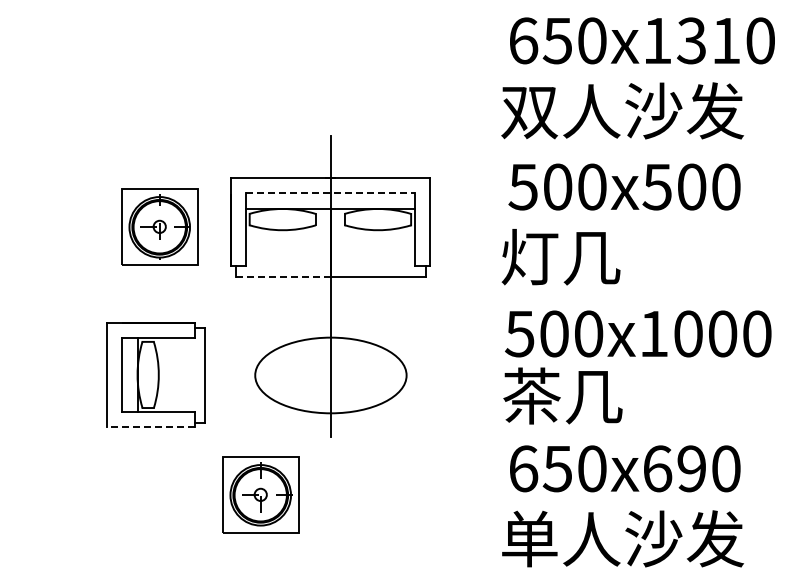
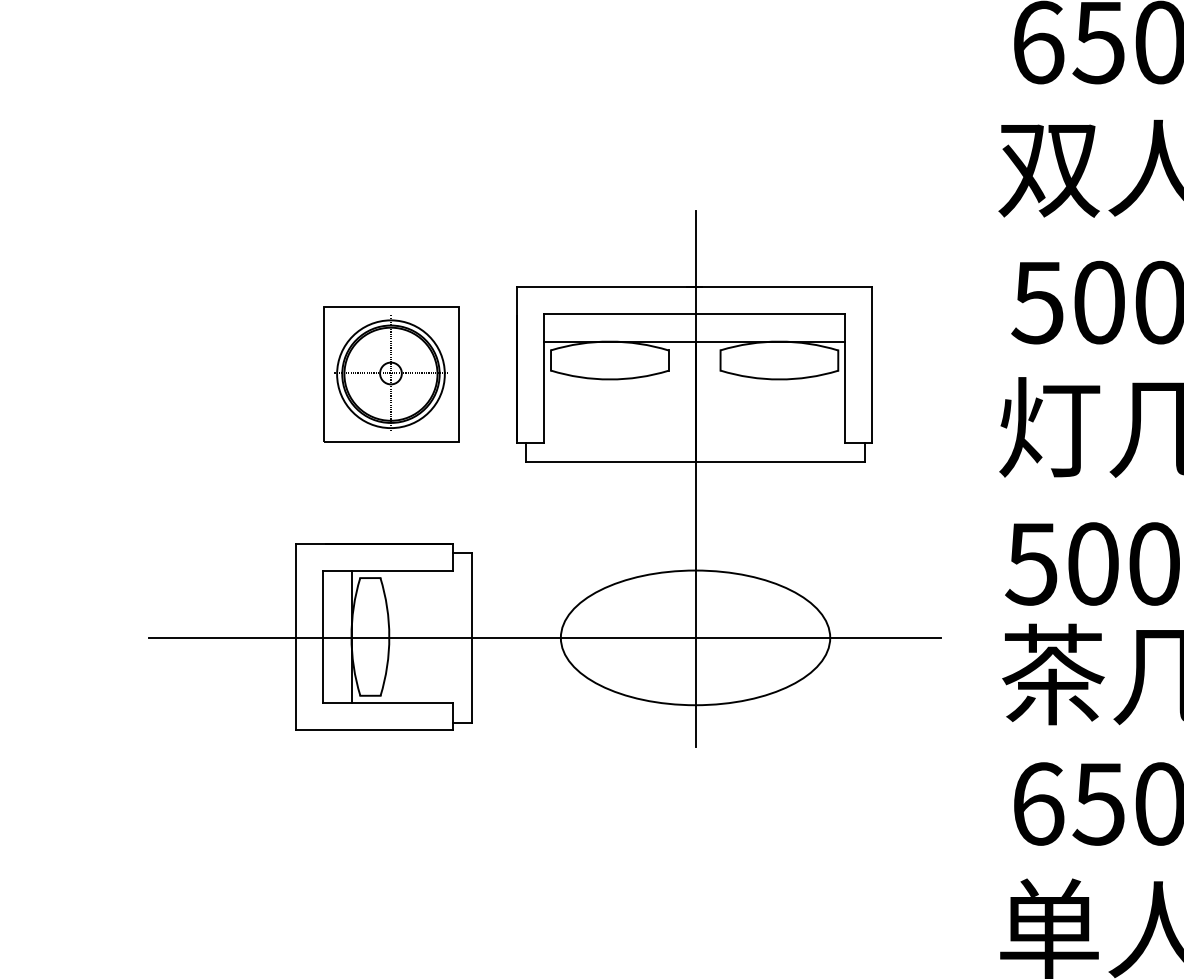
line: (330, 193) -> (694, 314), dashed -> solid
line: (283, 276) -> (611, 461), dashed -> solid
line: (245, 375) -> (543, 637), added
line: (150, 427) -> (374, 730), dashed -> solid
part: (260, 494) -> (570, 849), removed

